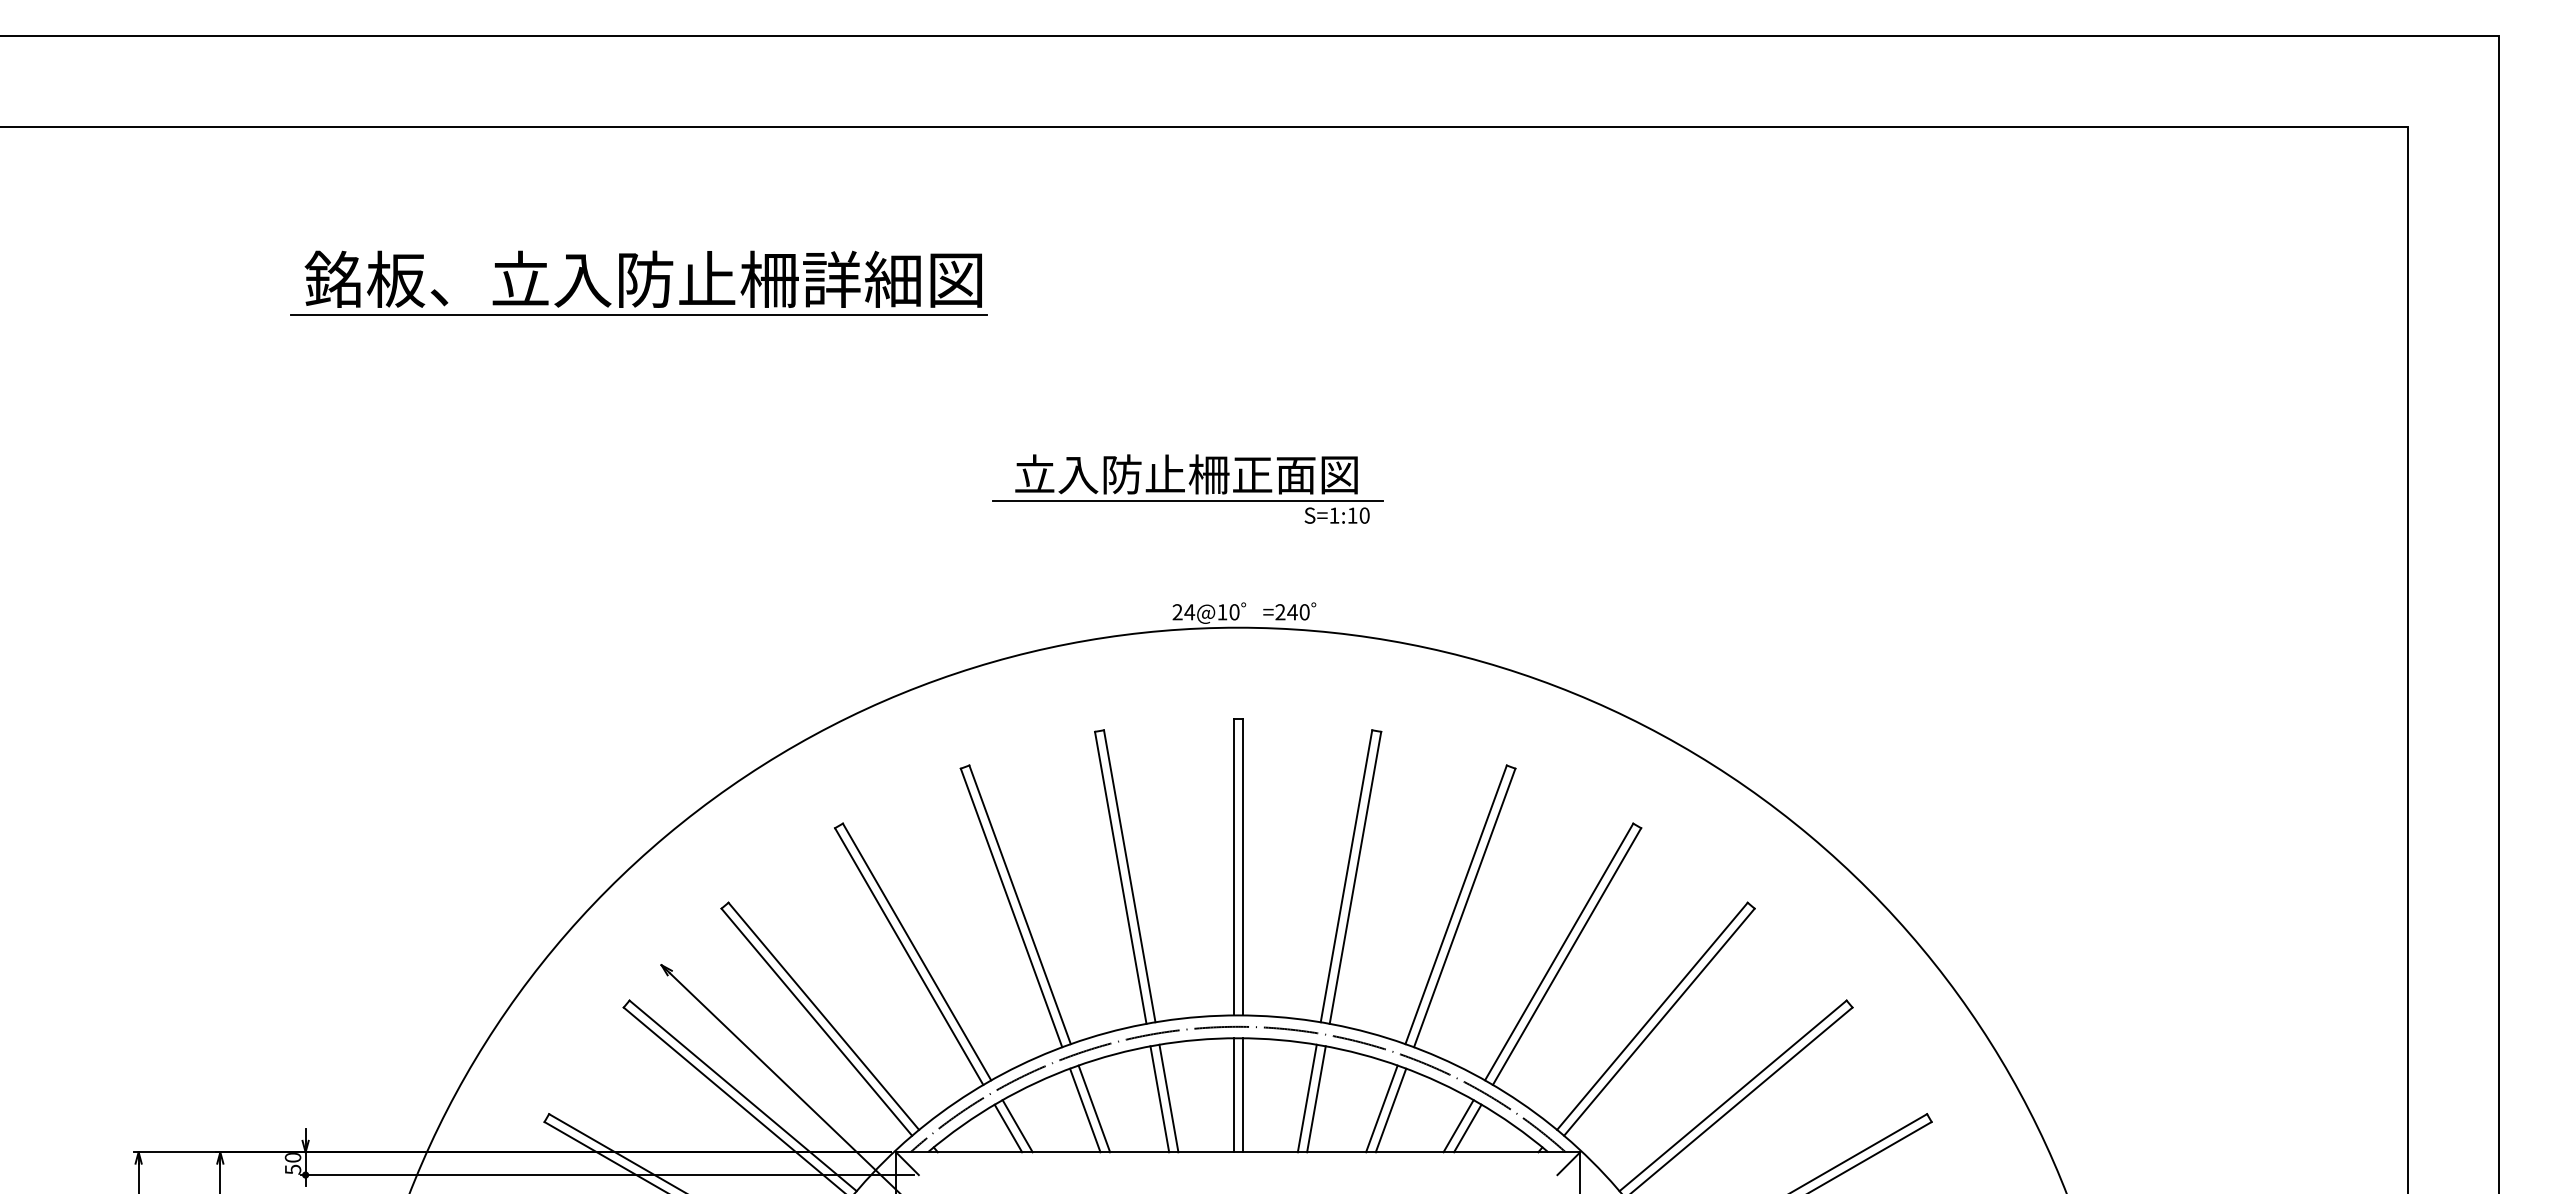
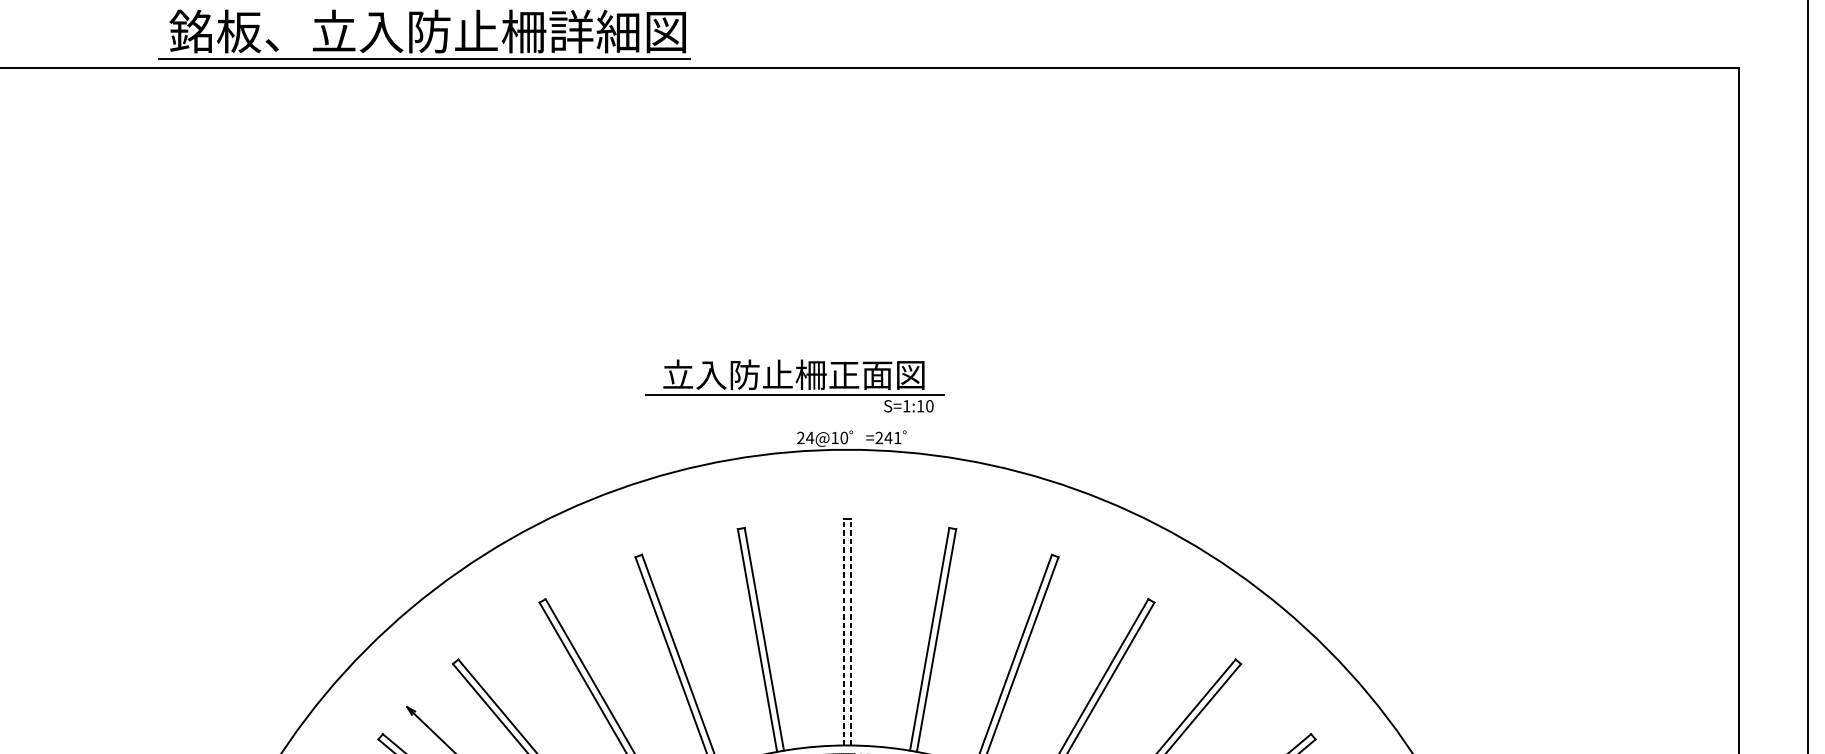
part: (638, 282) -> (424, 33), moved
part: (1187, 488) -> (794, 385), moved
text: (1304, 612) -> (897, 438), =240 -> =241
line: (1233, 866) -> (843, 631), solid -> dashed
line: (1242, 866) -> (850, 631), solid -> dashed

